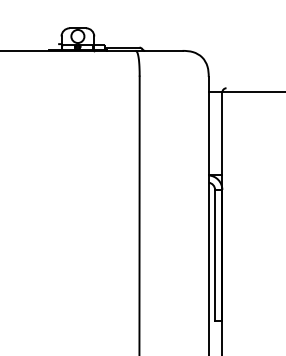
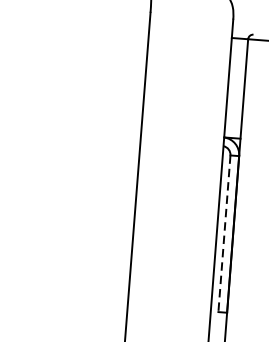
line: (215, 255) -> (224, 234), solid -> dashed

